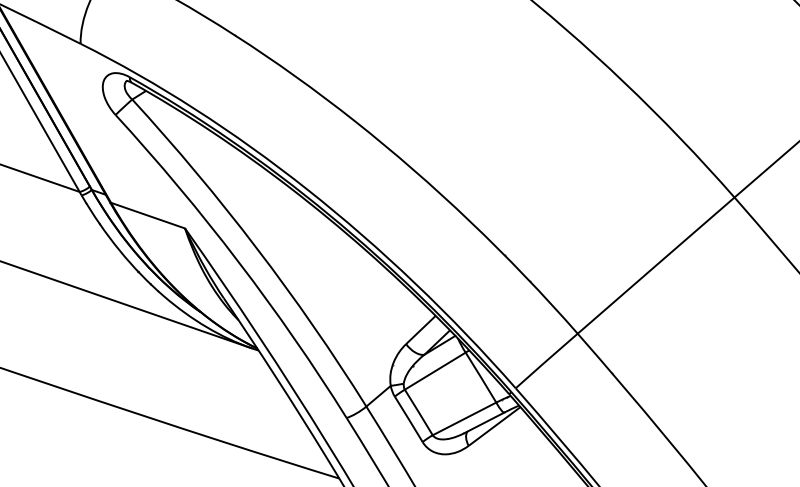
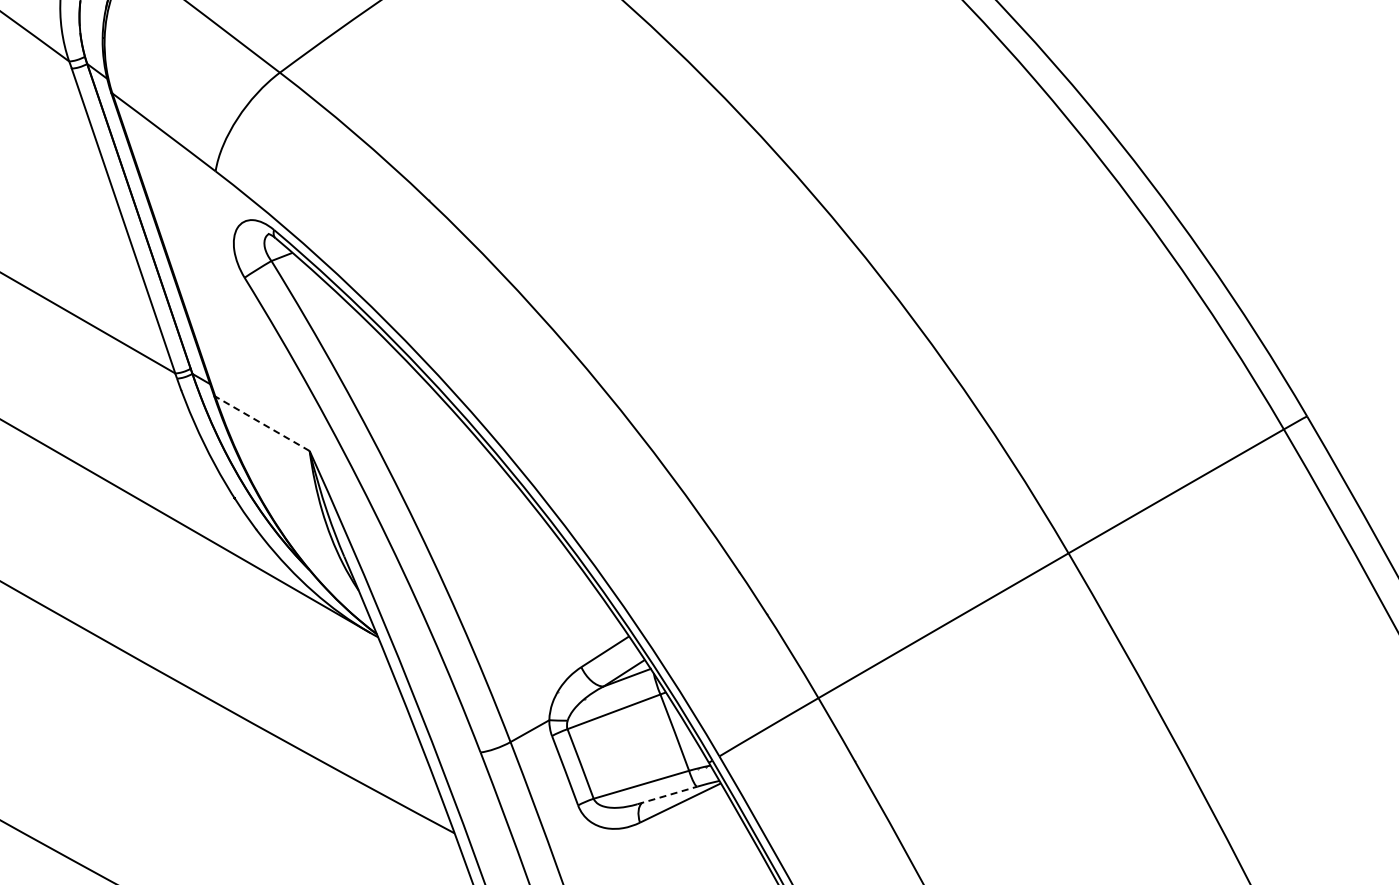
line: (148, 215) -> (262, 423), solid -> dashed
line: (484, 422) -> (667, 795), solid -> dashed

